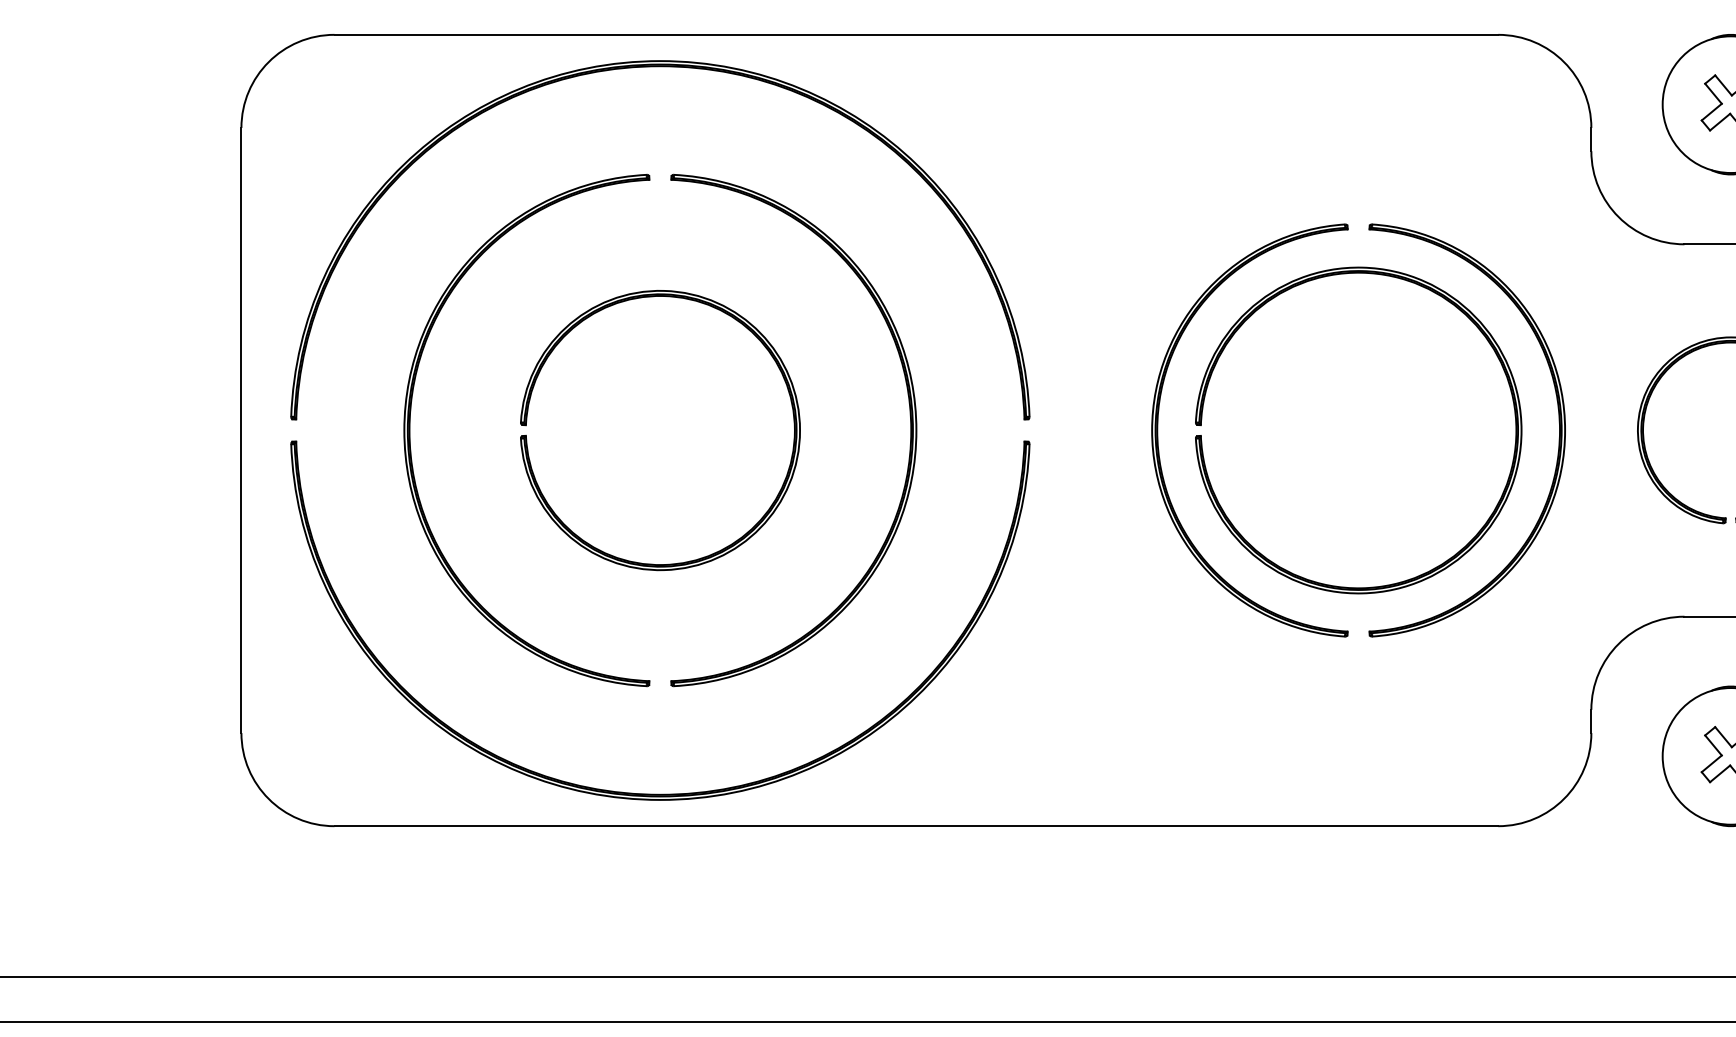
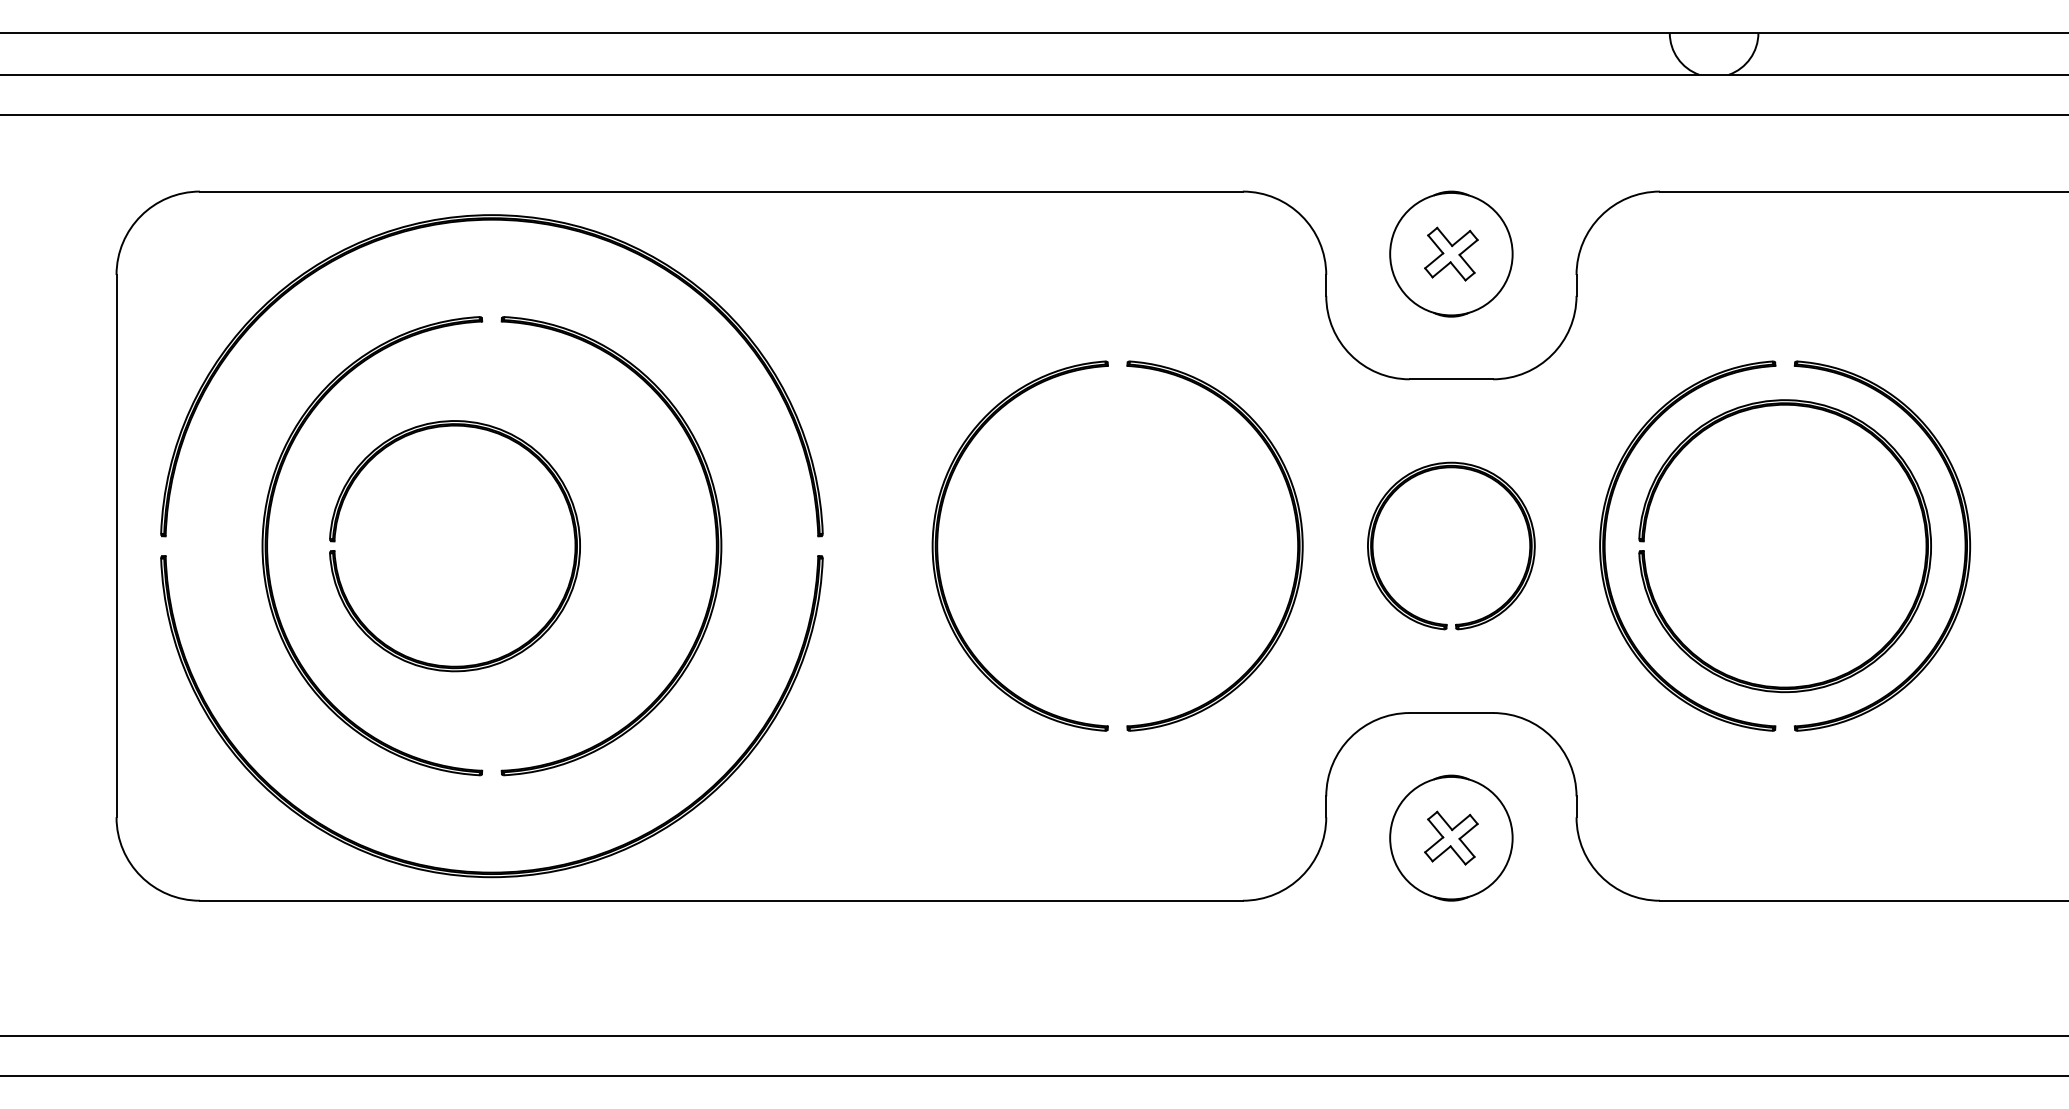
part: (535, 477) -> (343, 588), moved
part: (1262, 553) -> (1031, 656), removed

